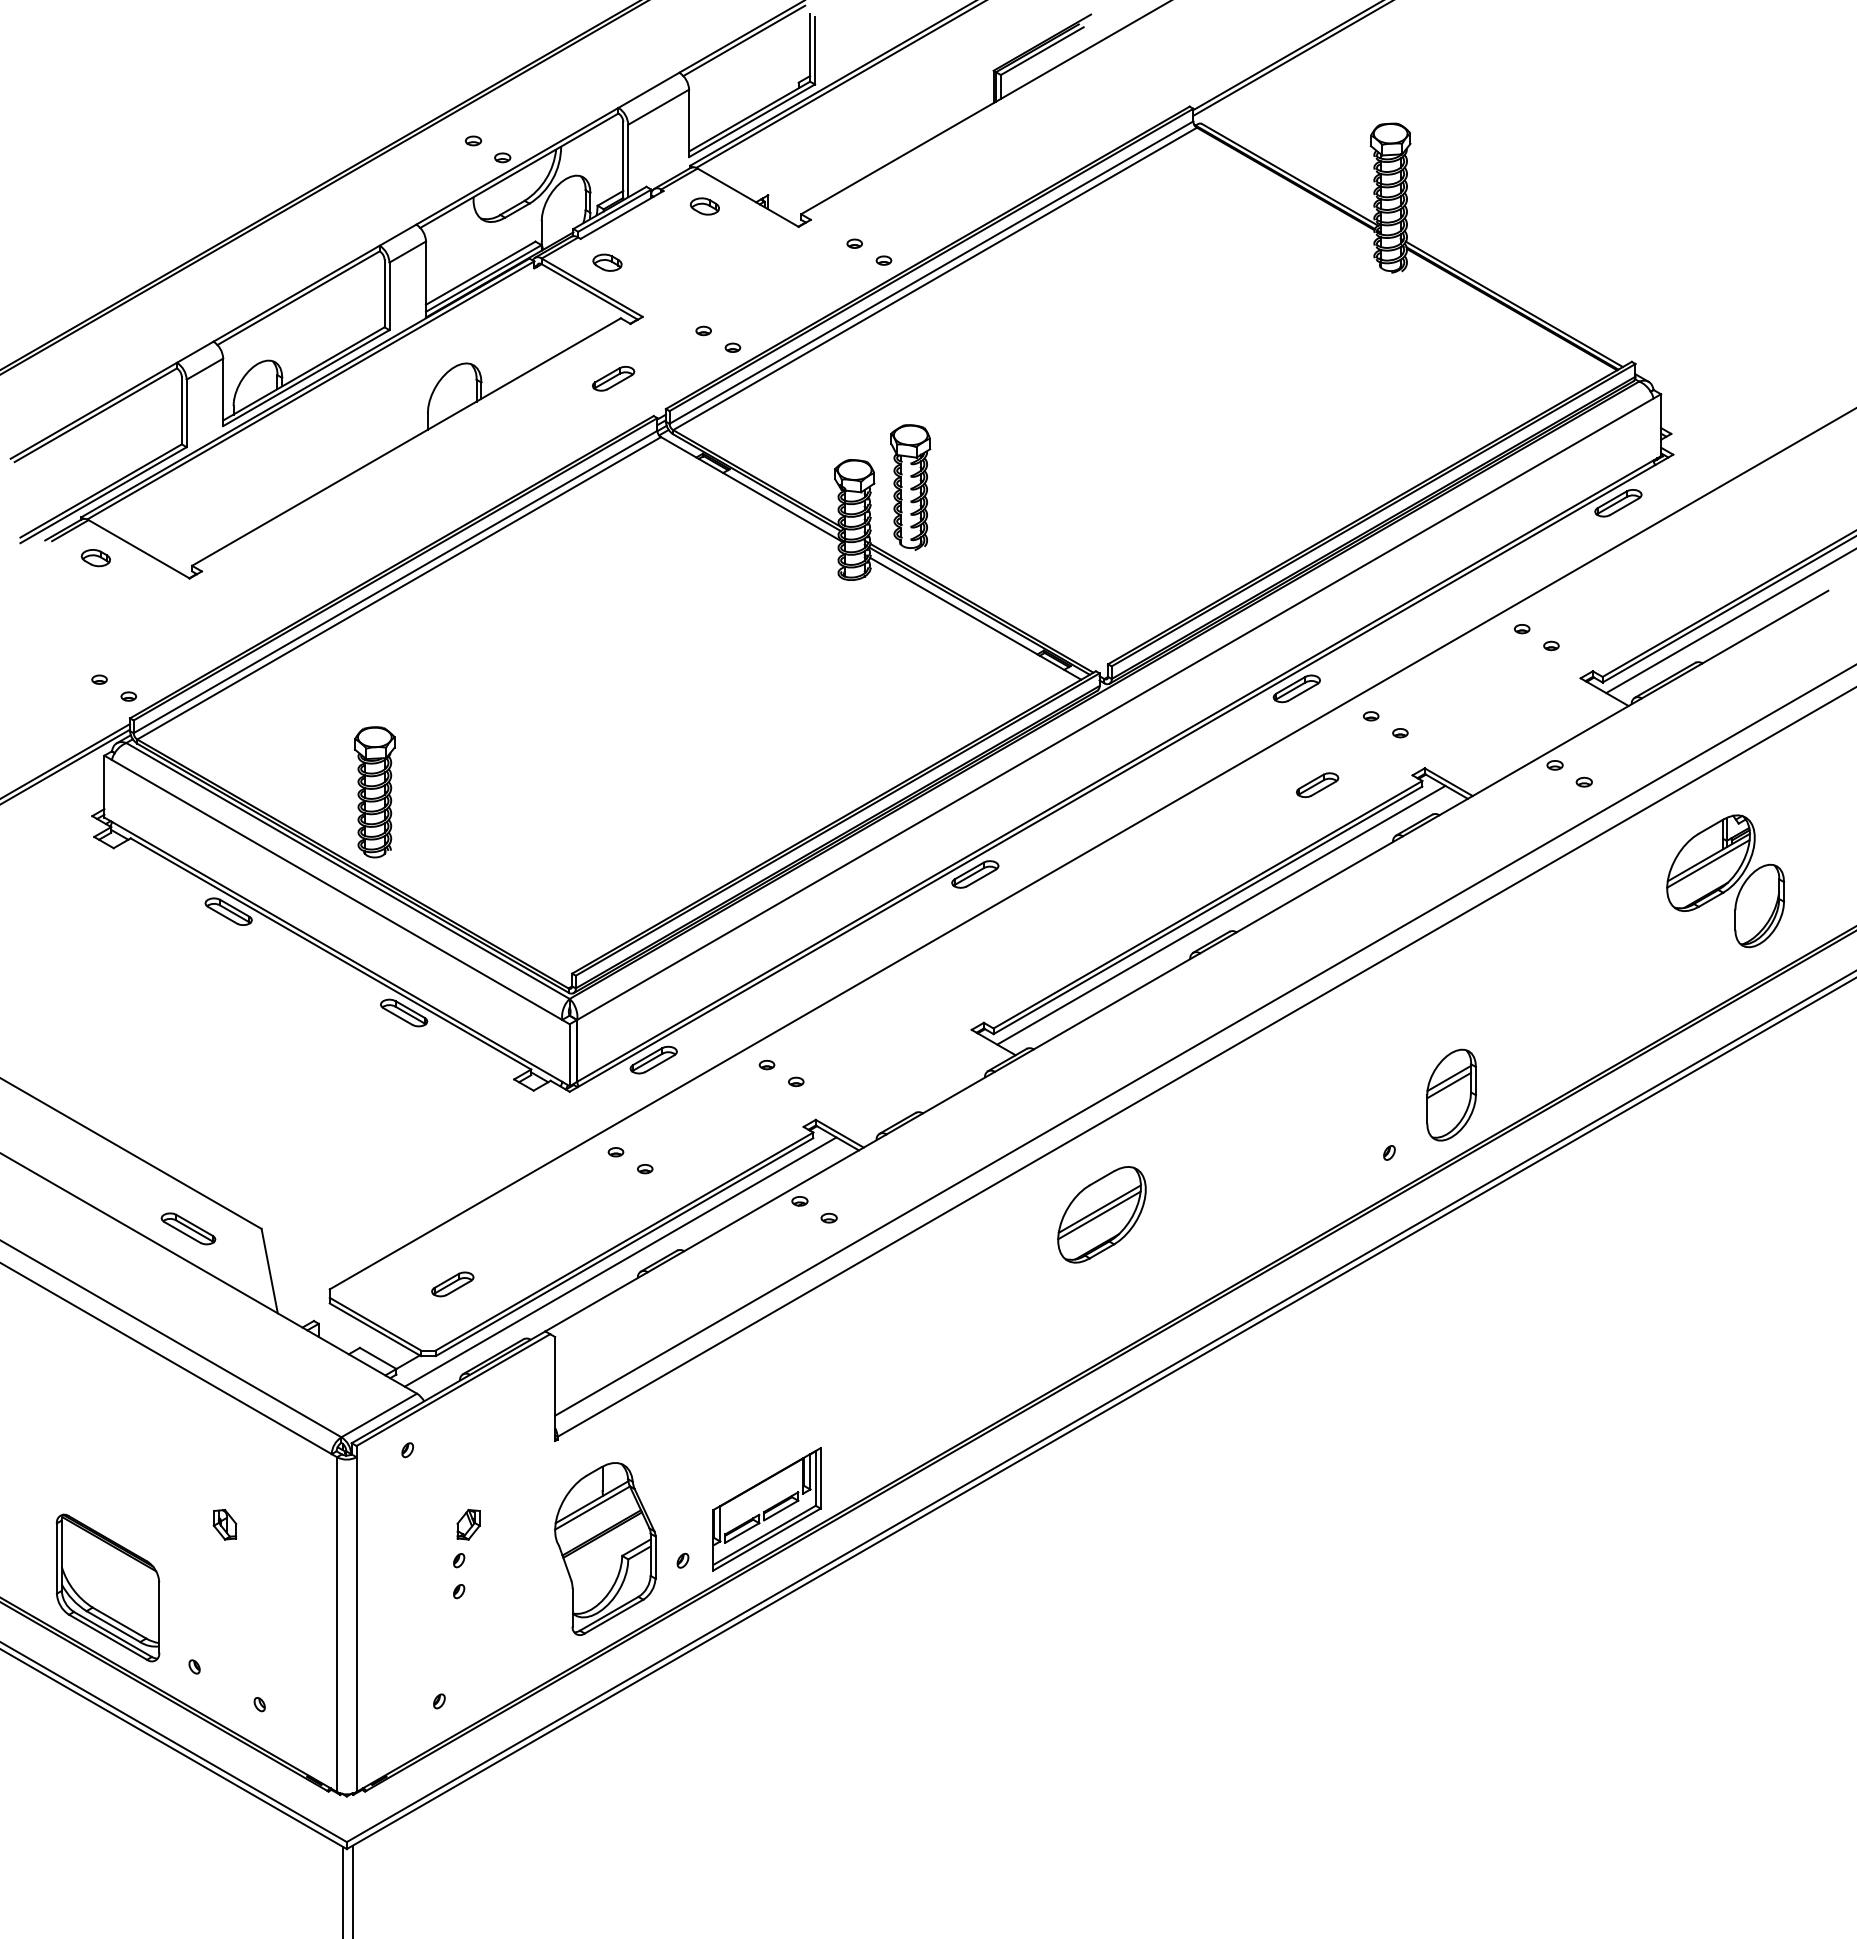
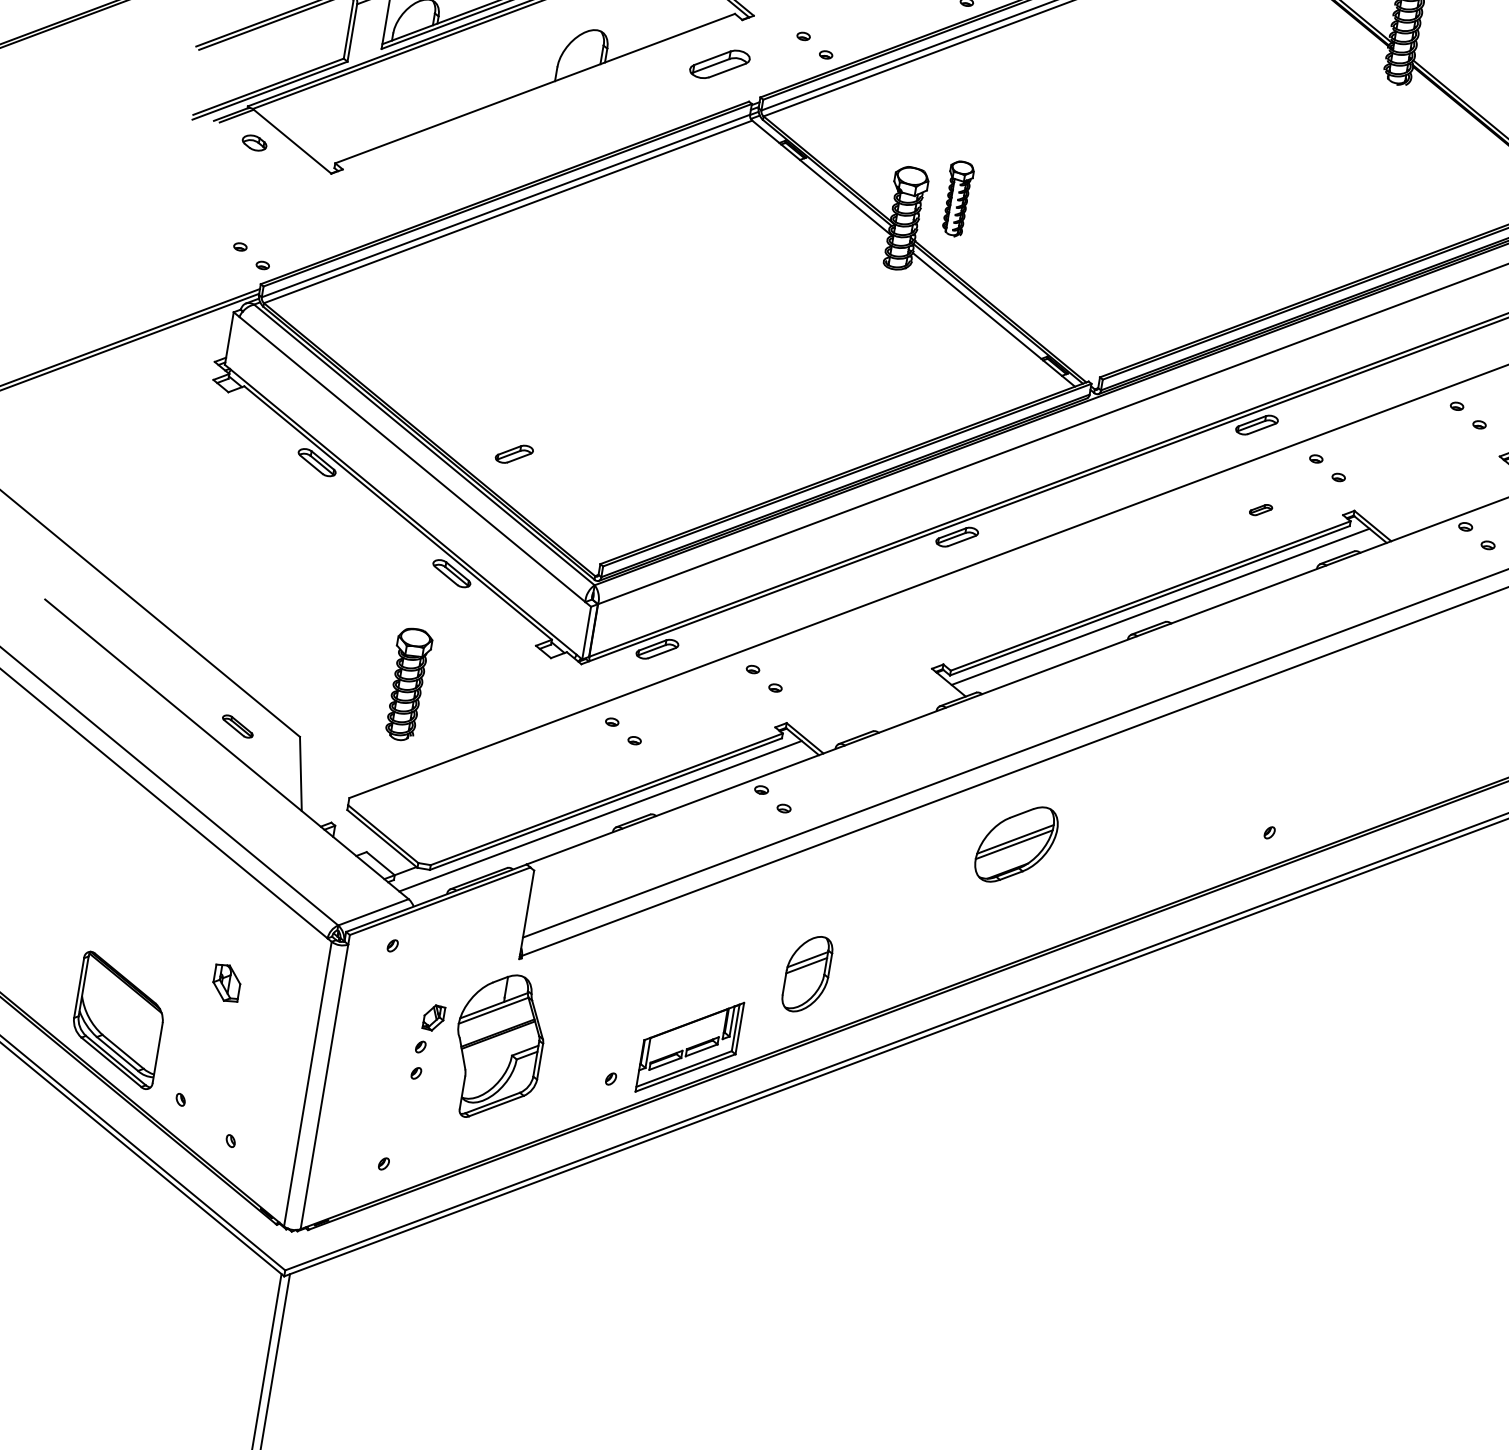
part: (613, 378) -> (720, 64), size x1.6
part: (910, 487) -> (957, 198), size x0.7
part: (1317, 785) -> (1260, 510), size x0.6
part: (374, 792) -> (407, 684), moved
part: (1451, 1094) -> (807, 973), moved
part: (188, 1228) -> (237, 726), size x0.7
part: (452, 1284) -> (514, 454), moved
part: (224, 1524) -> (226, 982), size x1.4
part: (605, 1548) -> (498, 1046), moved

